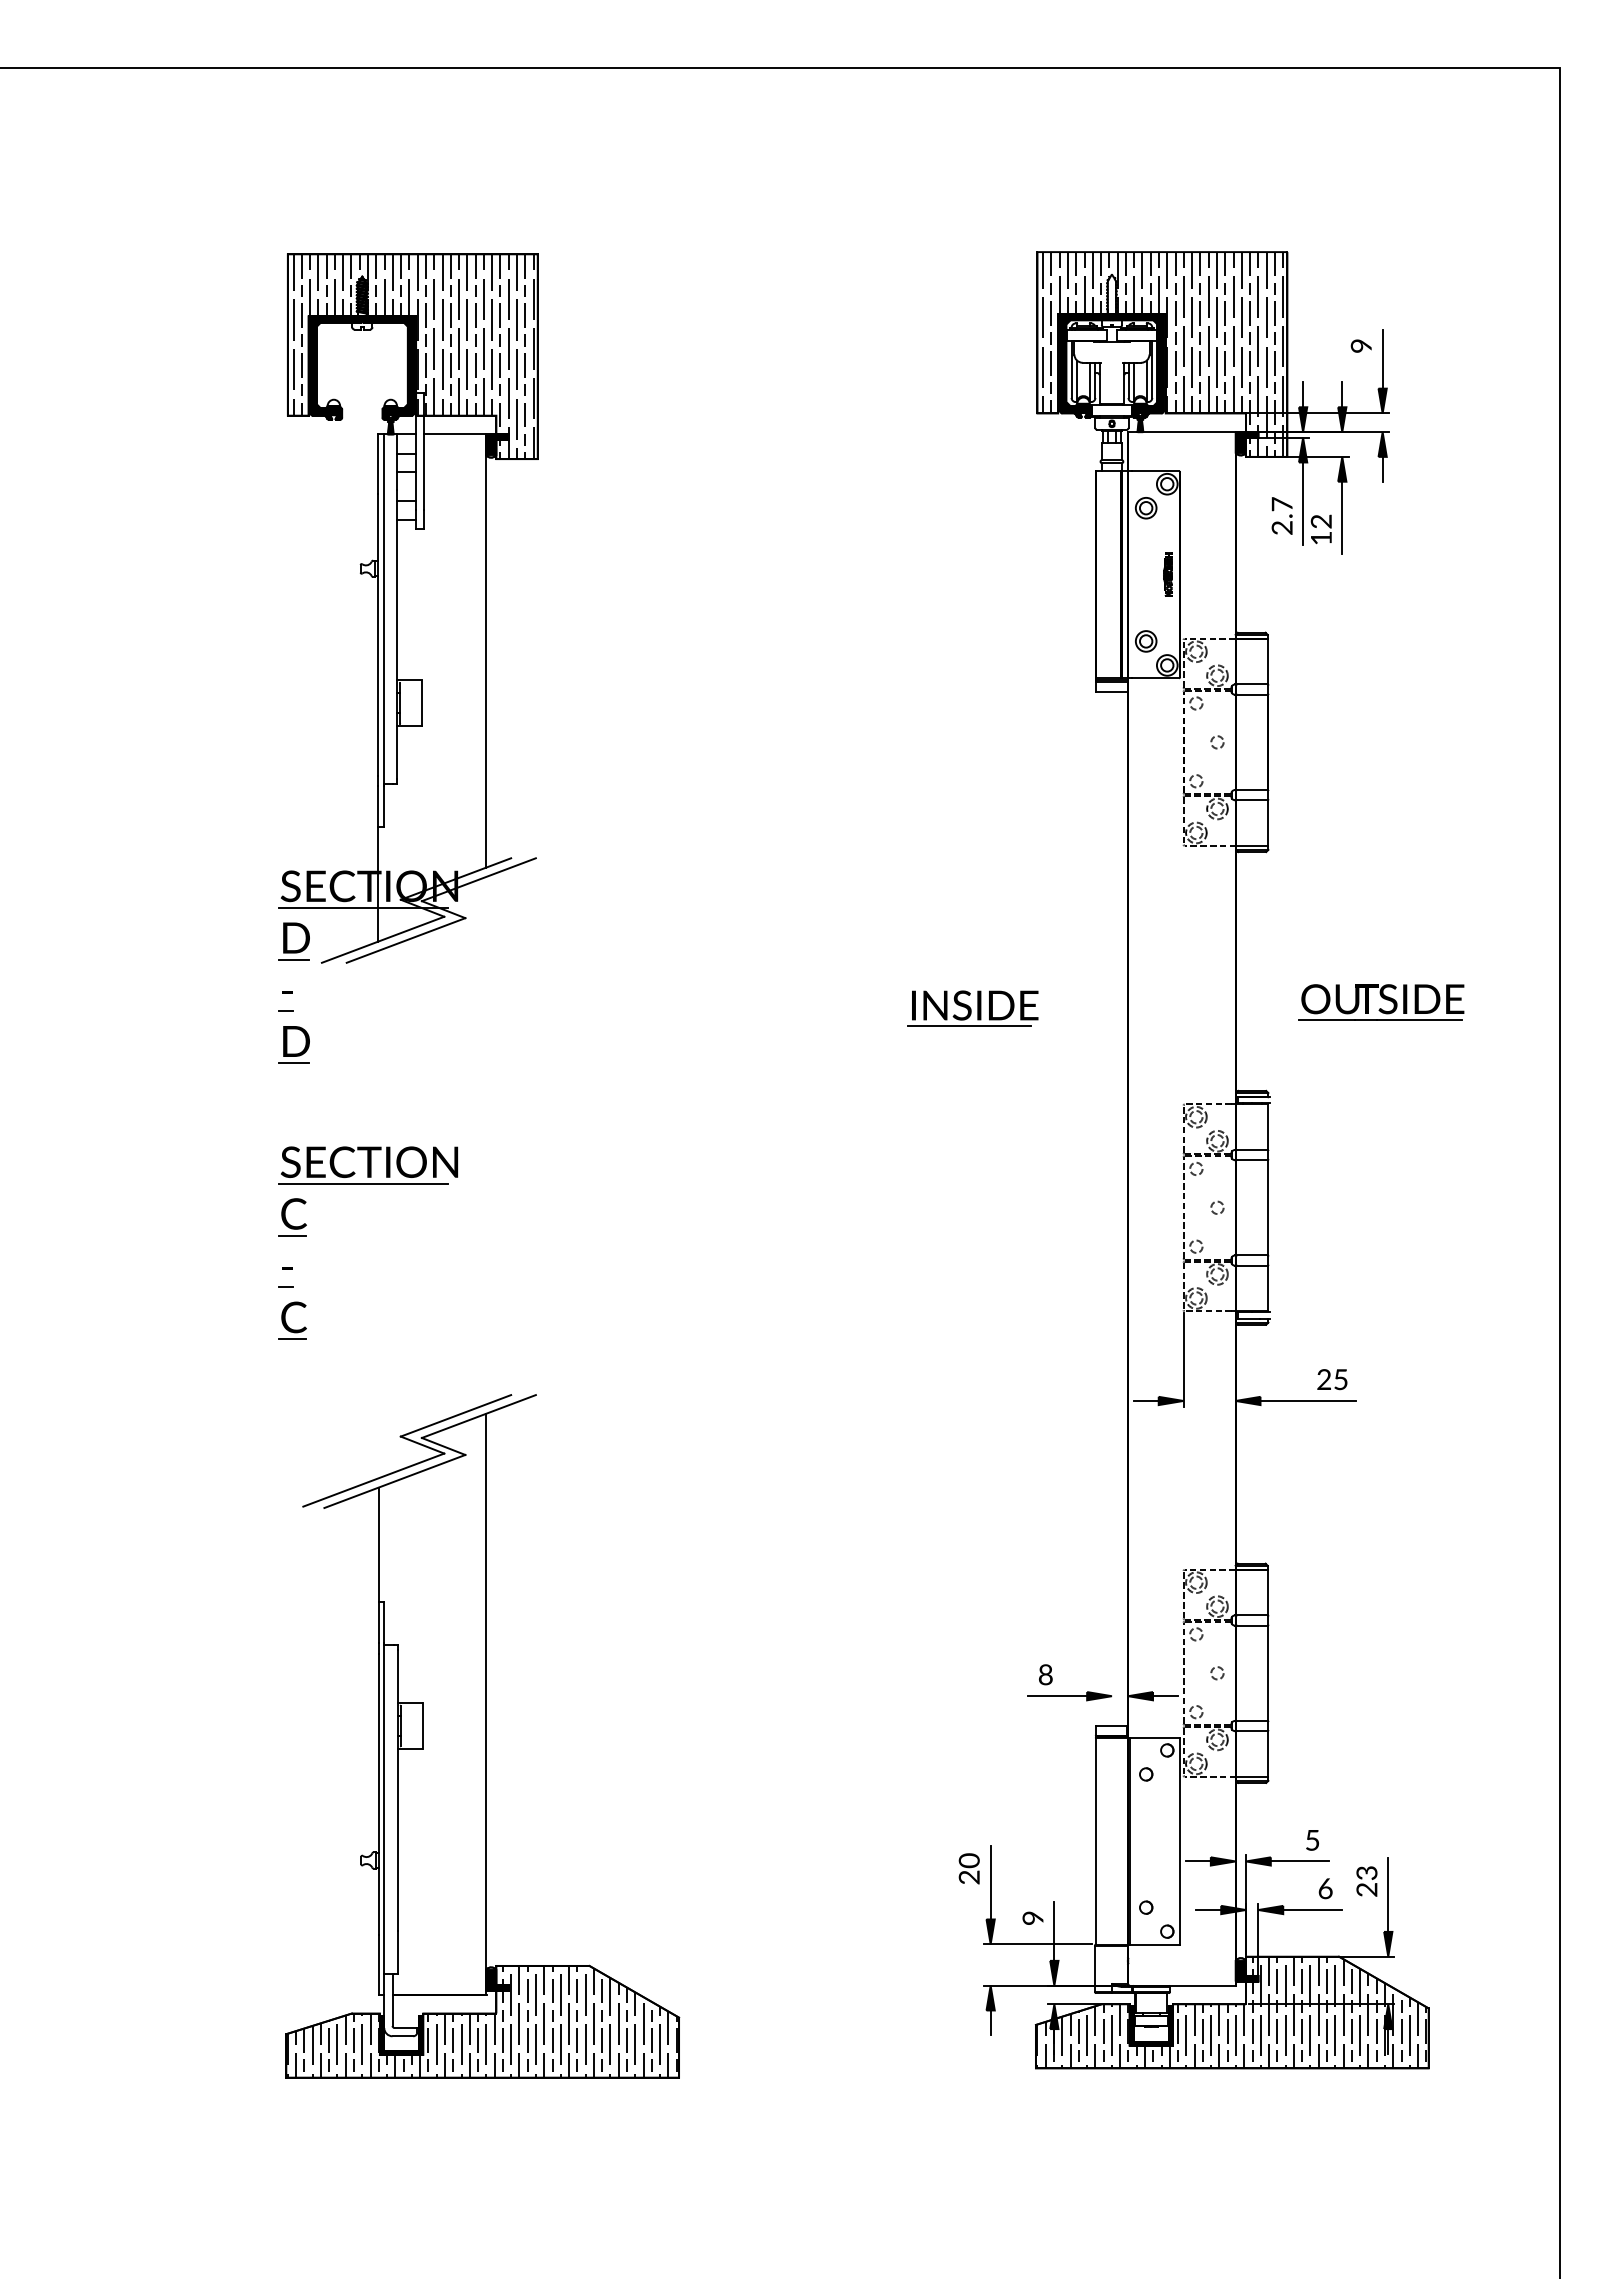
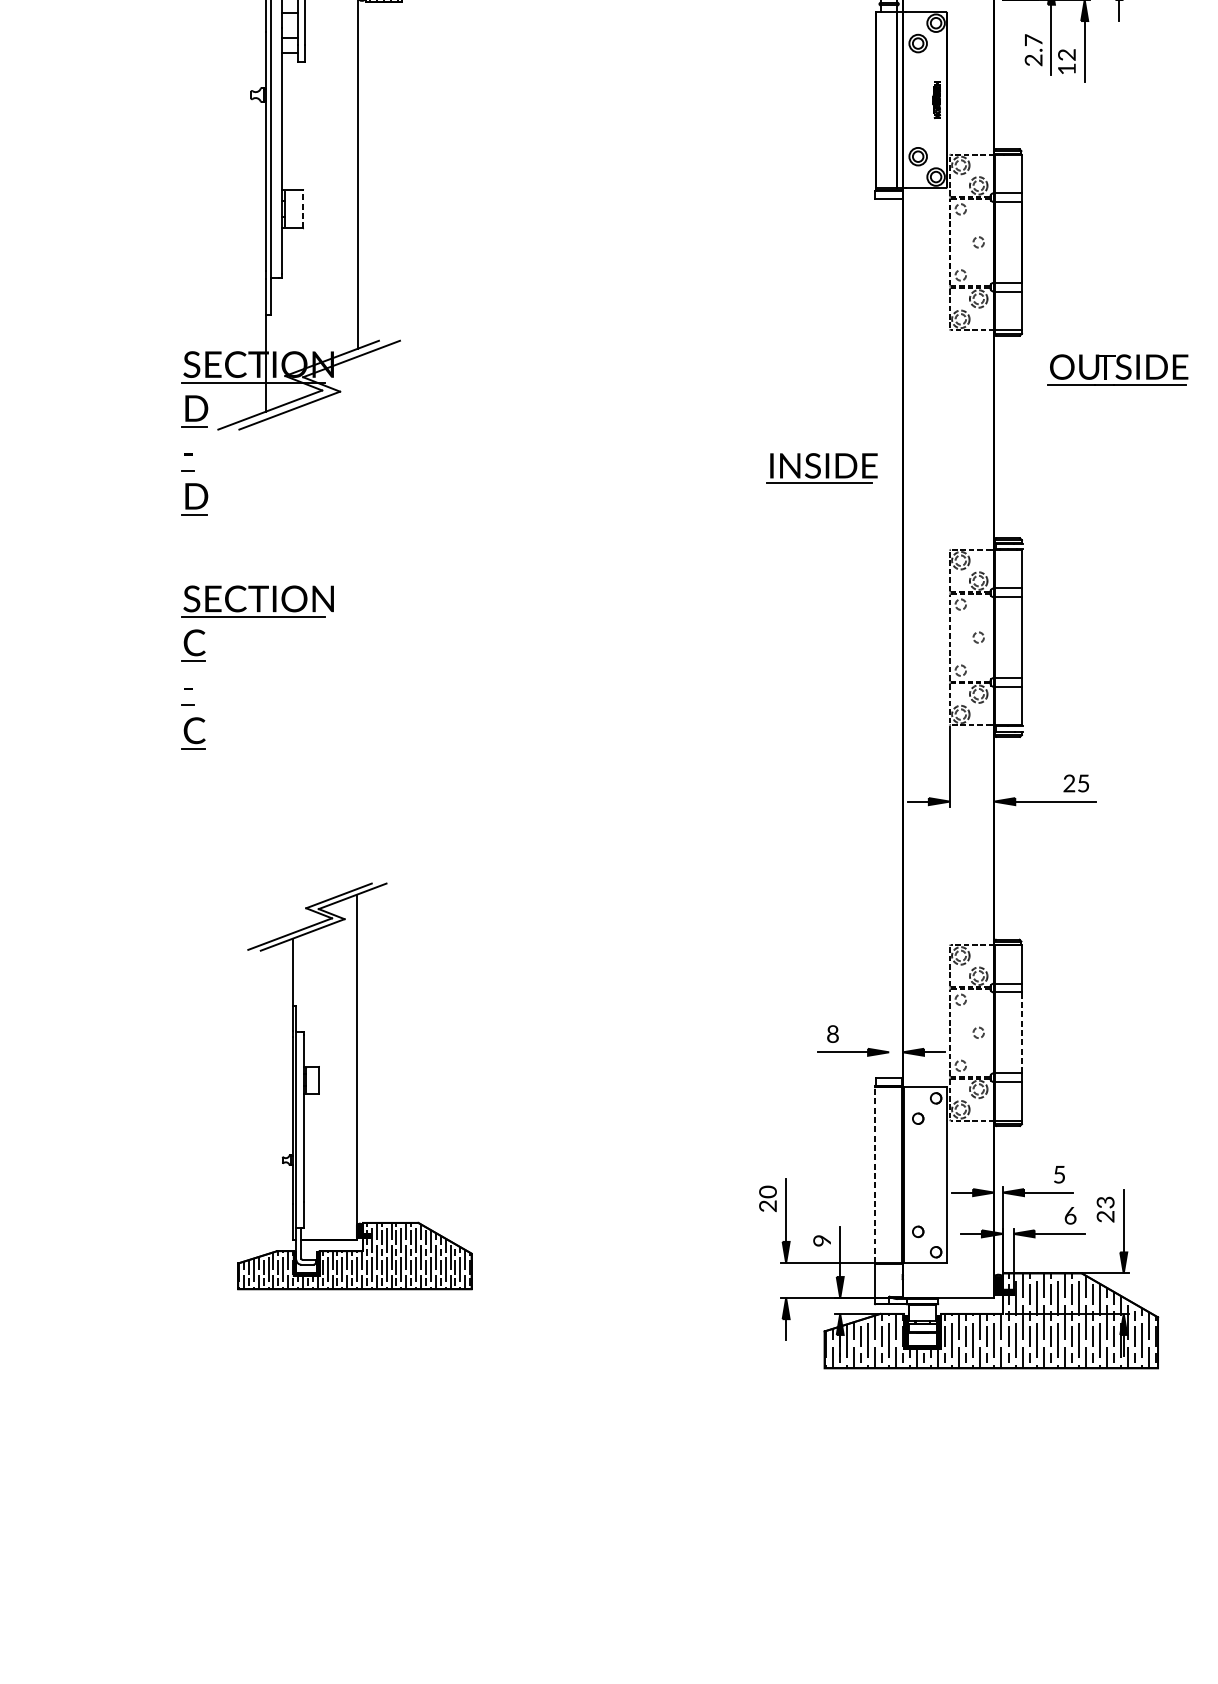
line: (421, 703) -> (302, 209), solid -> dashed
part: (1381, 1002) -> (1118, 369), moved
part: (972, 1008) -> (821, 468), moved
line: (1268, 1673) -> (1022, 1033), solid -> dashed
part: (482, 1736) -> (354, 1086), size x0.7
line: (1095, 1840) -> (875, 1174), solid -> dashed

